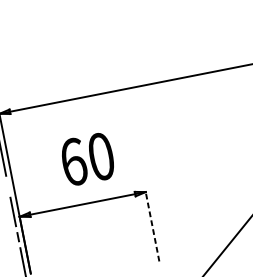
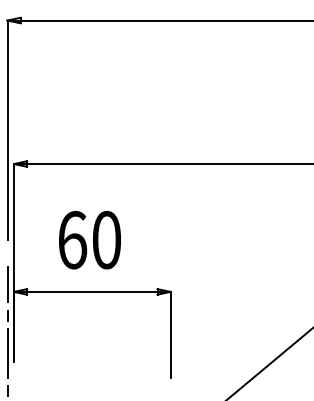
text: (87, 159) -> (89, 240), moved
line: (152, 226) -> (170, 334), dashed -> solid

